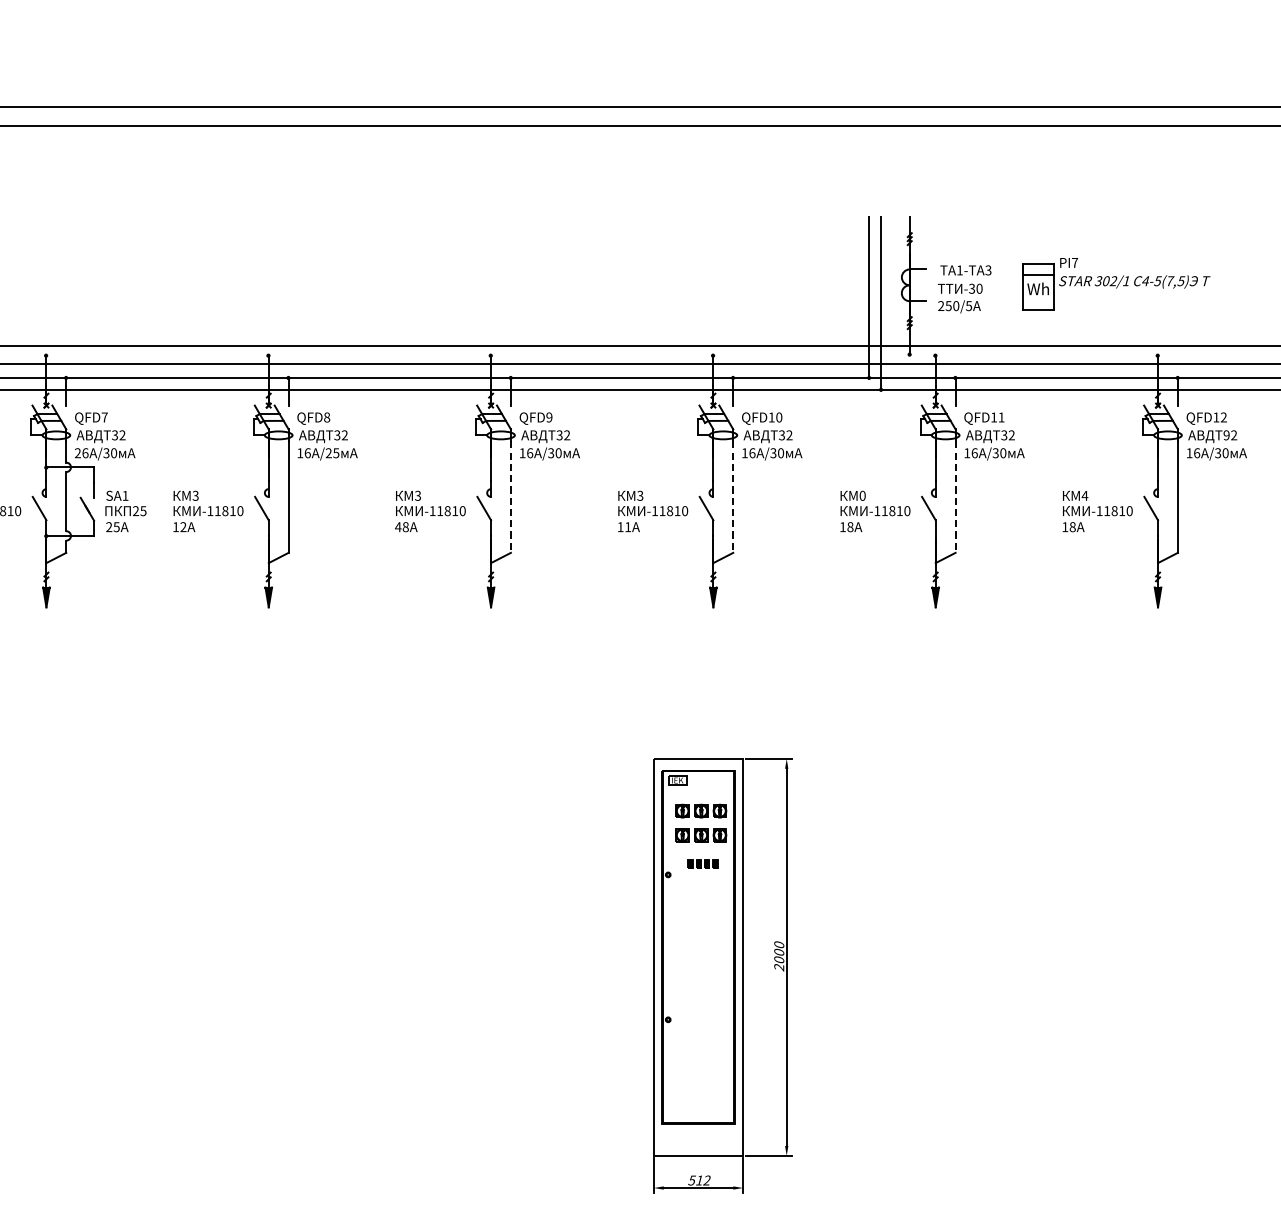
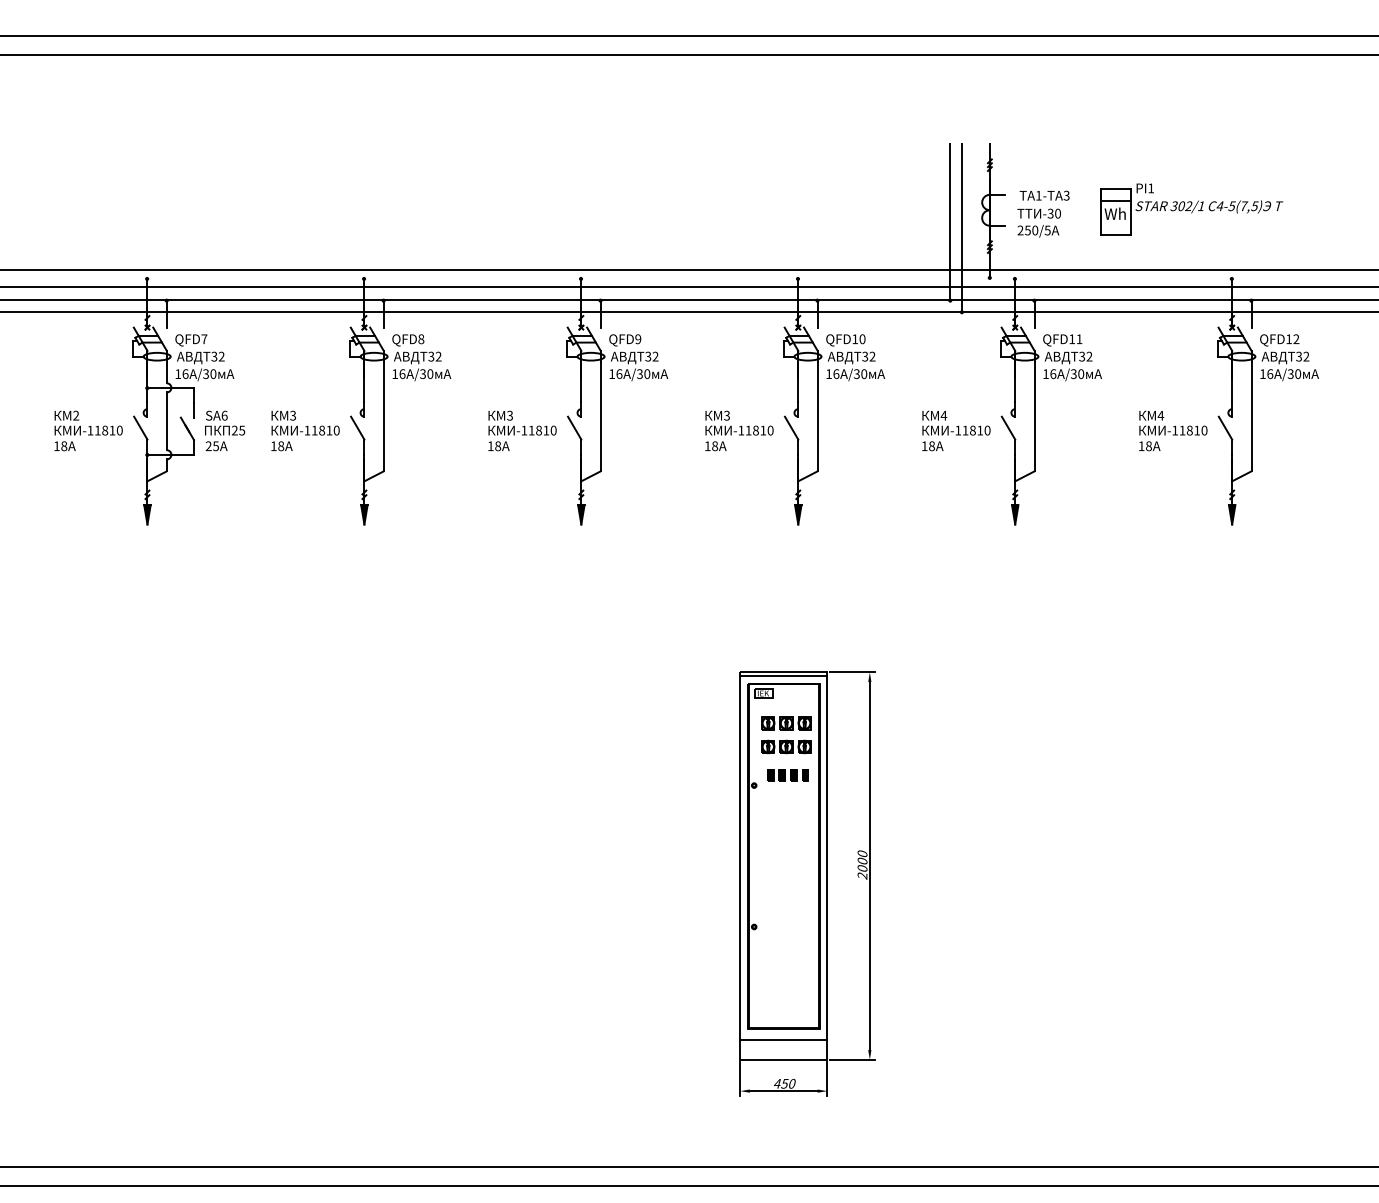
text: (1075, 263) -> (1151, 188), PI7 -> PI1
text: (1227, 435) -> (1299, 356), 92 -> 32
text: (78, 452) -> (178, 373), 26 -> 16
text: (332, 453) -> (426, 374), /25 -> /30
text: (125, 495) -> (224, 415), SA1 -> SA6
text: (862, 495) -> (943, 415), 0 -> 4
line: (510, 497) -> (600, 417), dashed -> solid
line: (733, 497) -> (817, 417), dashed -> solid
line: (955, 497) -> (1034, 417), dashed -> solid
text: (183, 527) -> (281, 446), 12 -> 18
text: (397, 527) -> (490, 446), 48 -> 18
text: (628, 527) -> (715, 446), 11 -> 18
line: (698, 763) -> (783, 676), added
part: (702, 864) -> (787, 775), size x1.43
line: (698, 1136) -> (783, 1040), added
text: (699, 1180) -> (784, 1083), 512 -> 450

